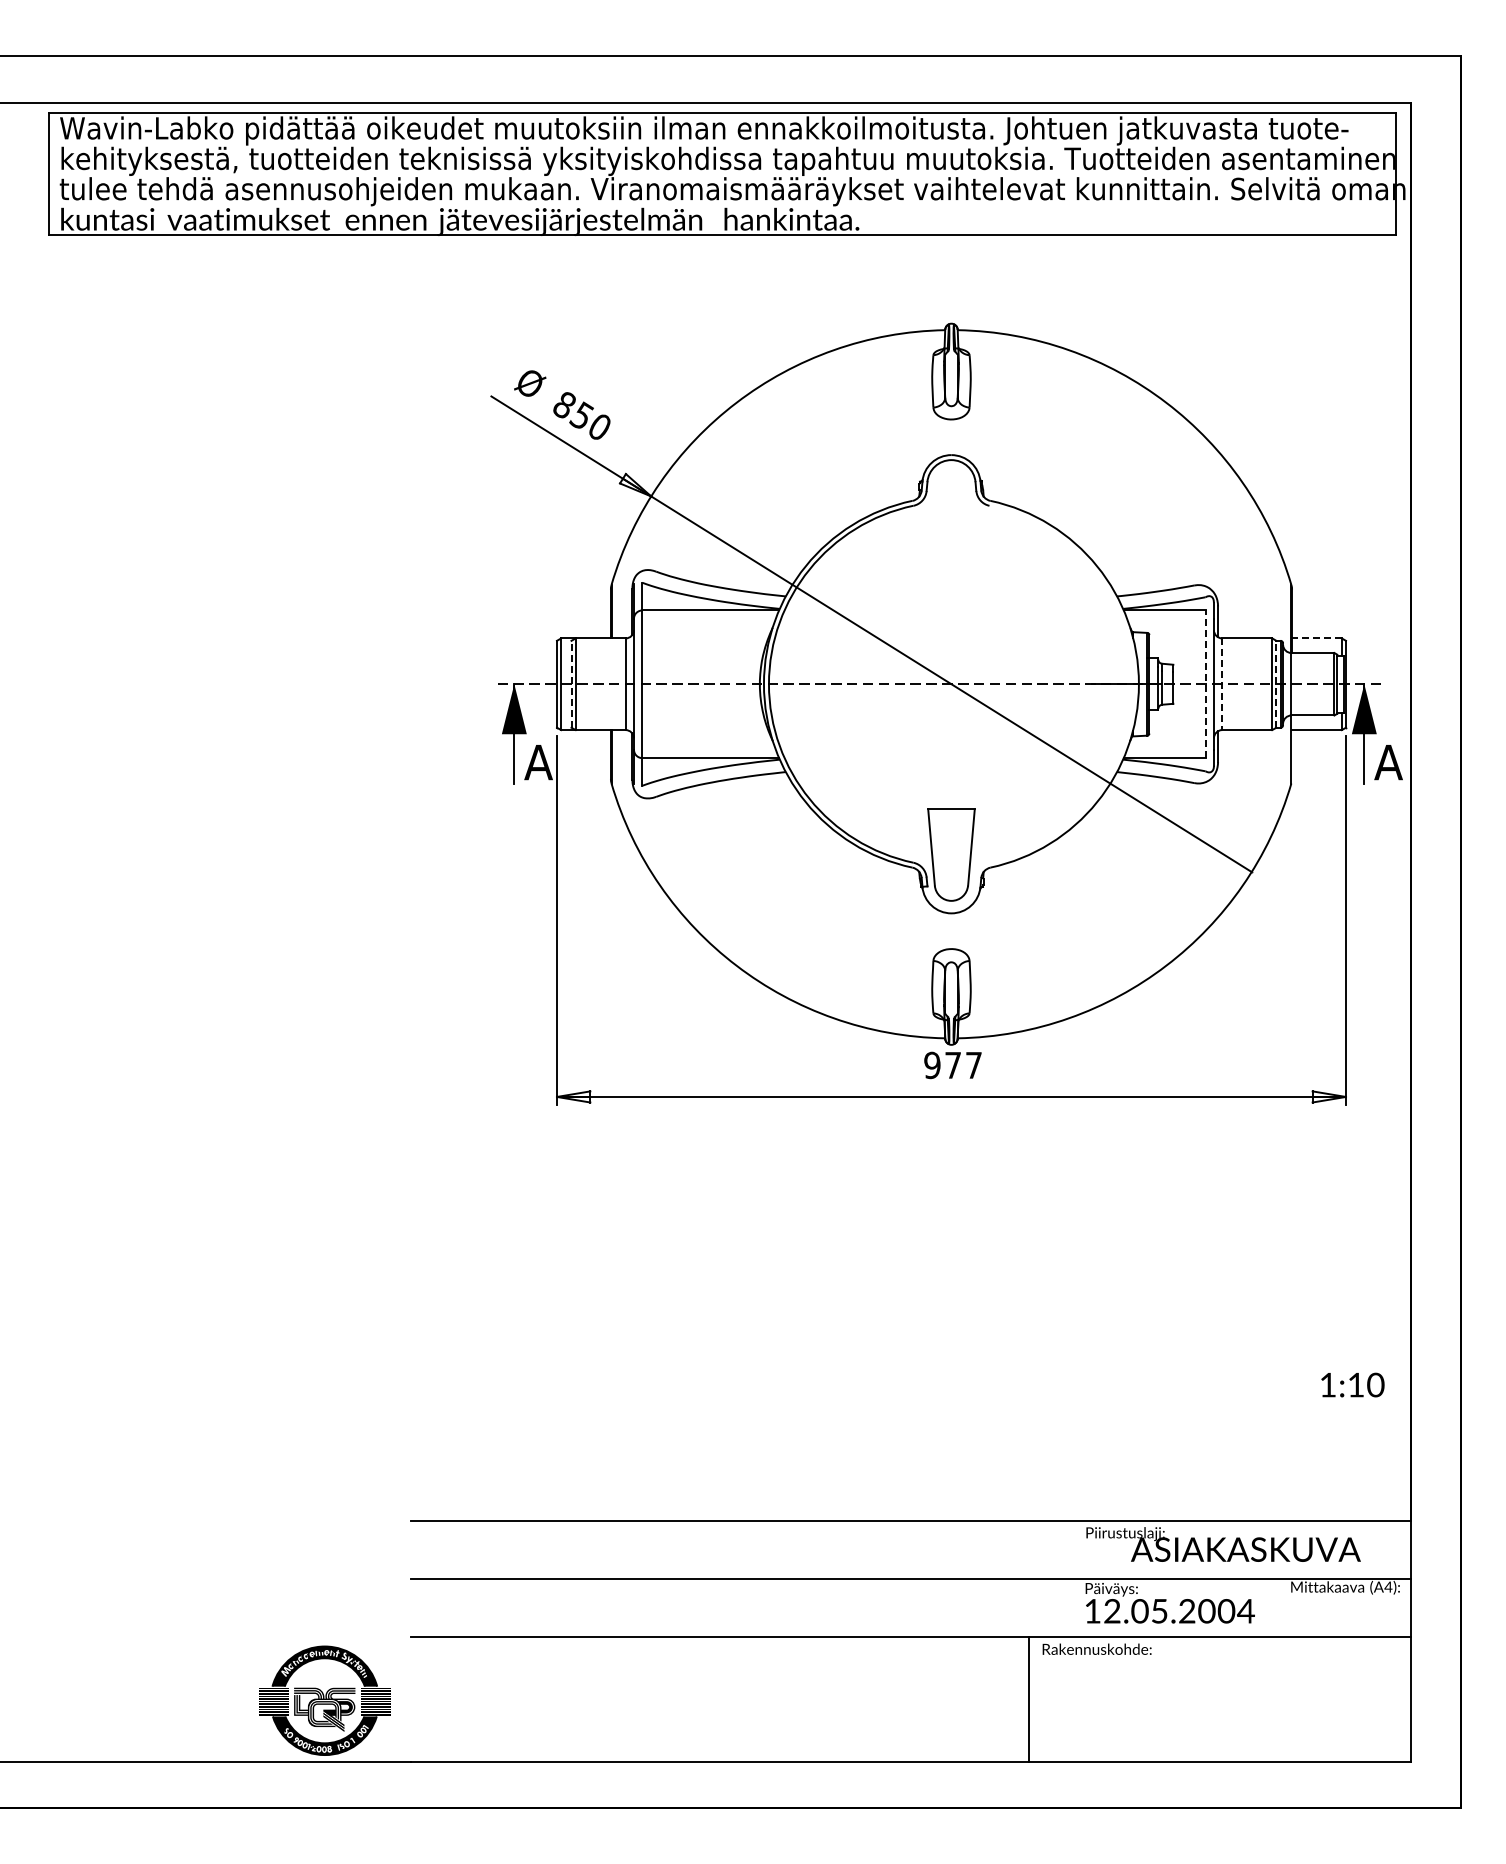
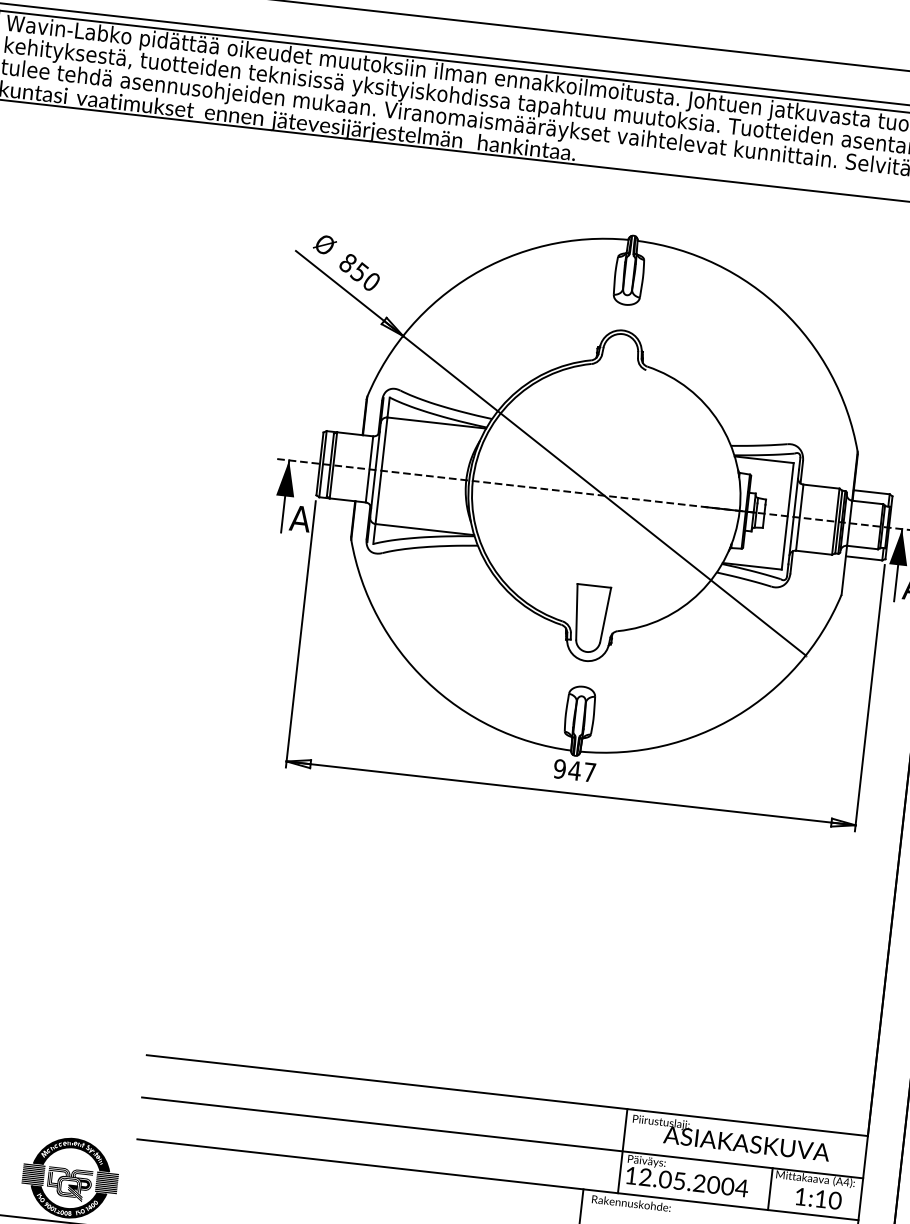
line: (1316, 638) -> (871, 492), dashed -> solid
line: (571, 683) -> (330, 464), dashed -> solid
line: (1276, 683) -> (838, 521), dashed -> solid
line: (1205, 684) -> (787, 516), dashed -> solid
line: (1222, 684) -> (799, 517), dashed -> solid
text: (952, 1065) -> (574, 770), 977 -> 947
text: (1352, 1384) -> (818, 1198), moved
line: (1077, 1578) -> (623, 1150), added
line: (1285, 1608) -> (770, 1189), added

